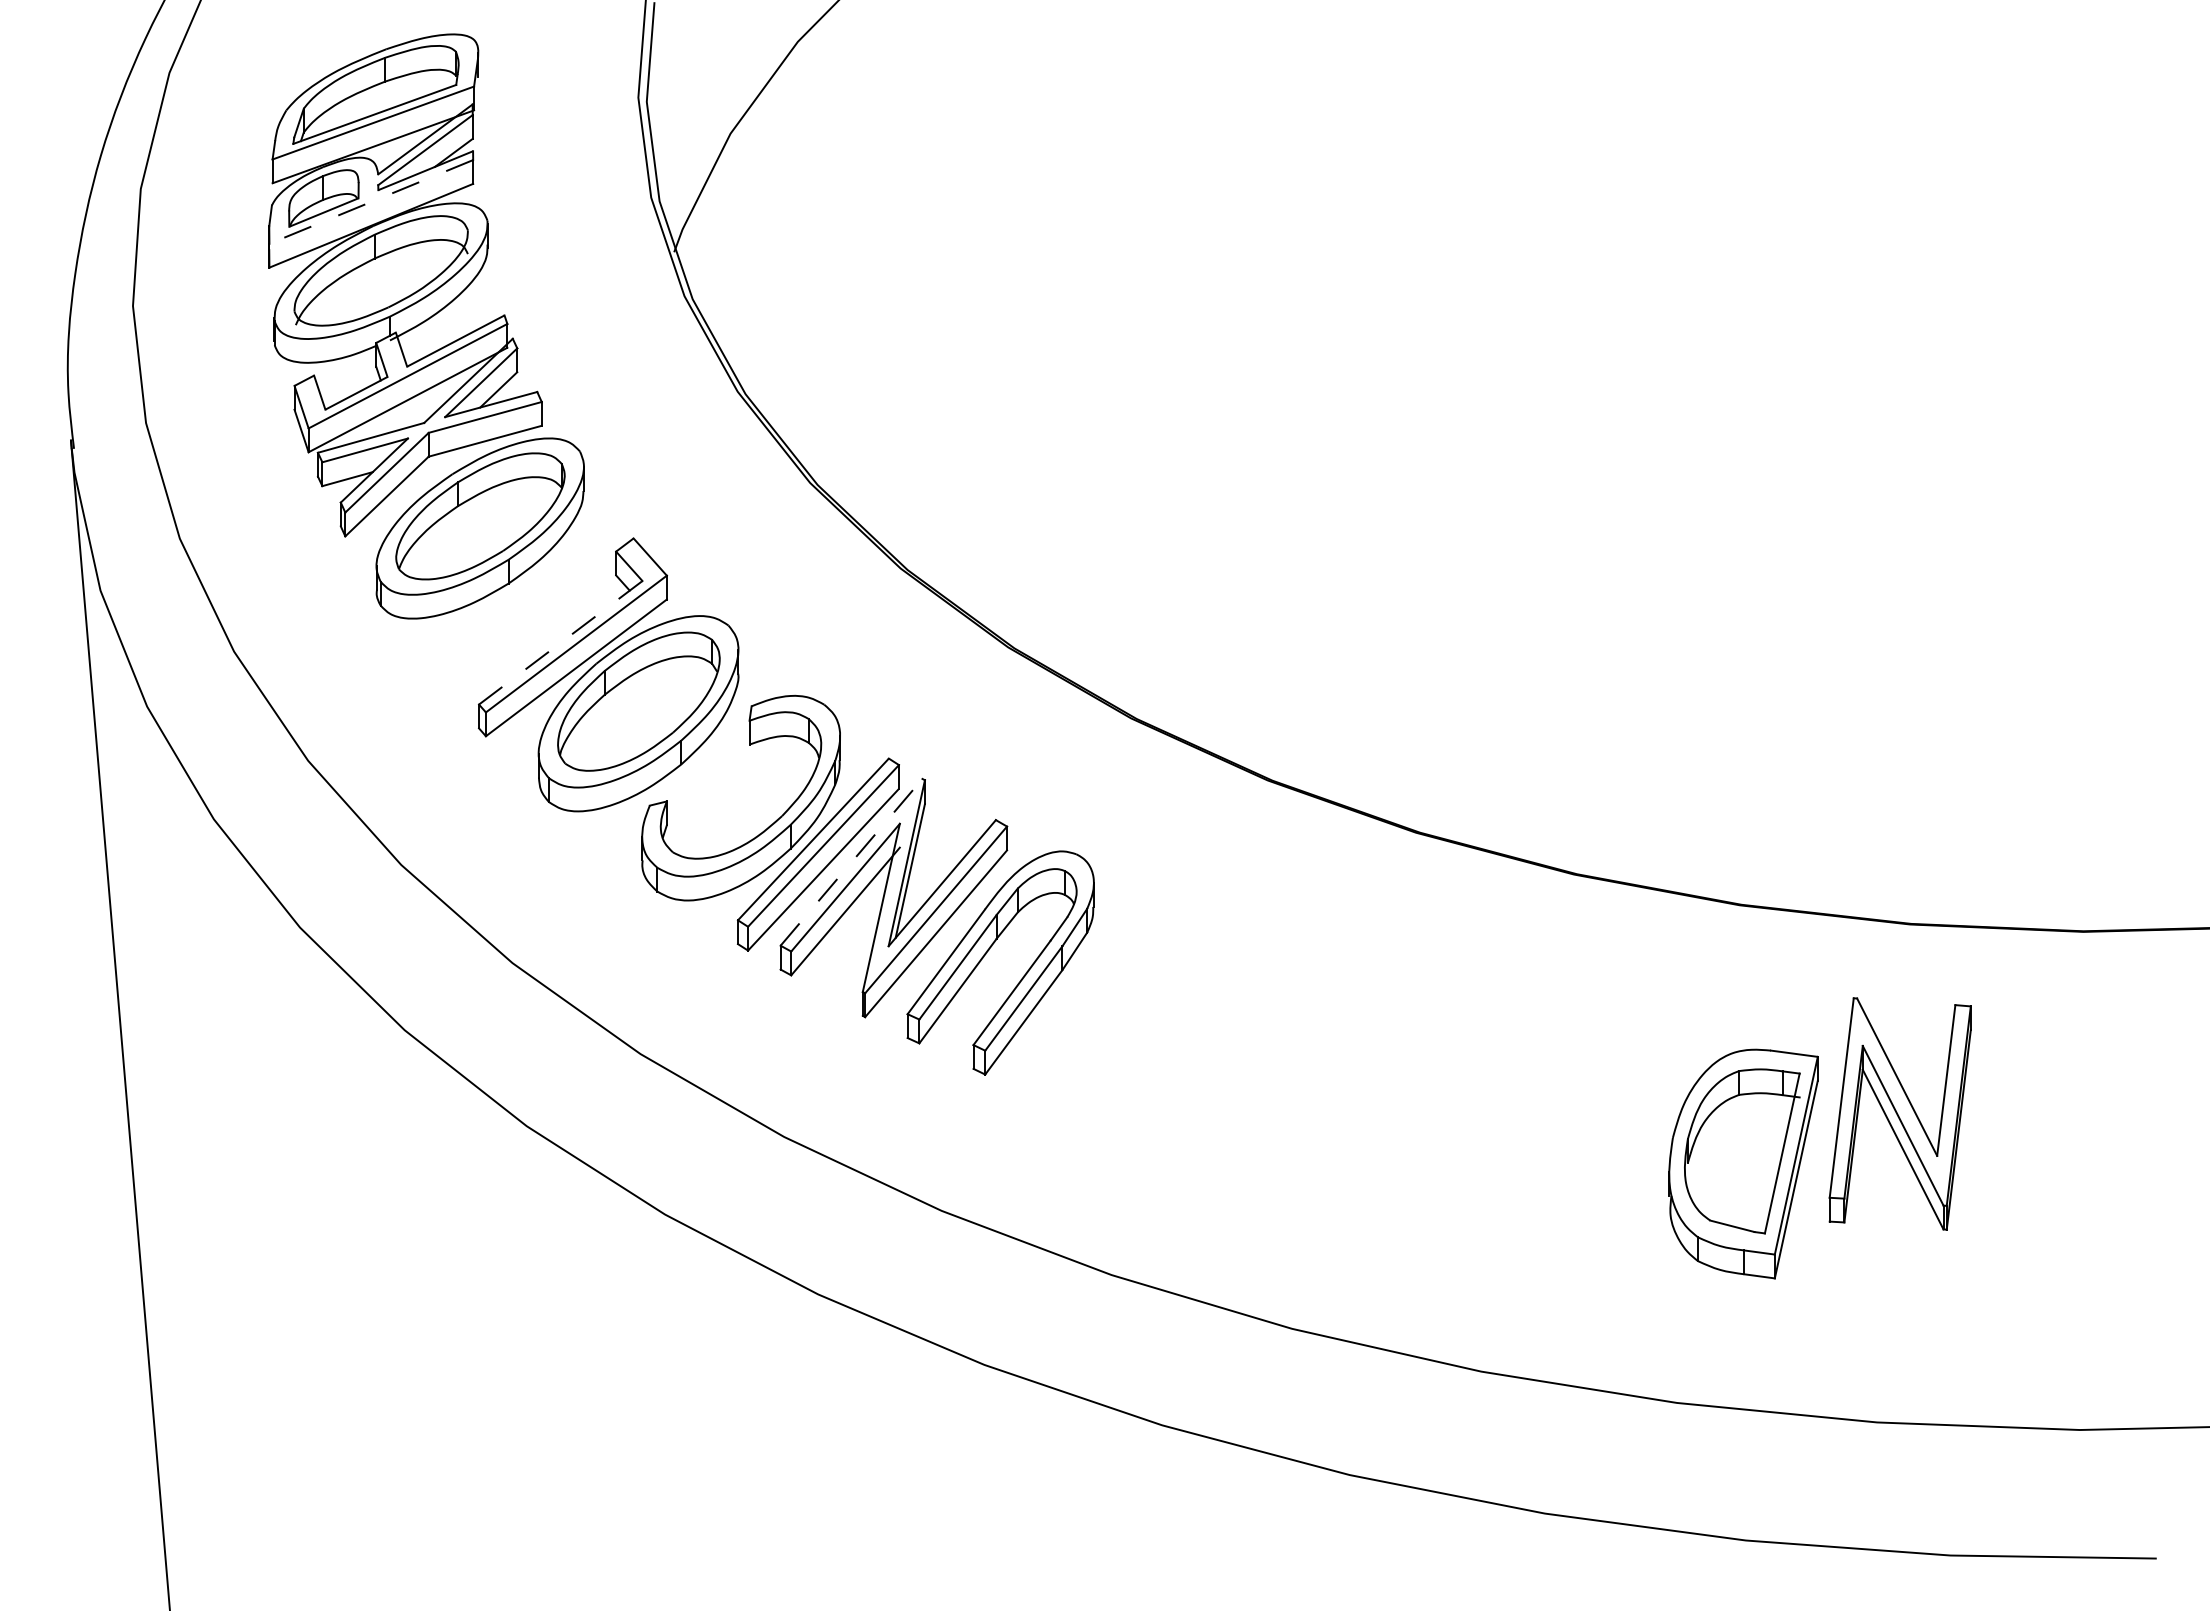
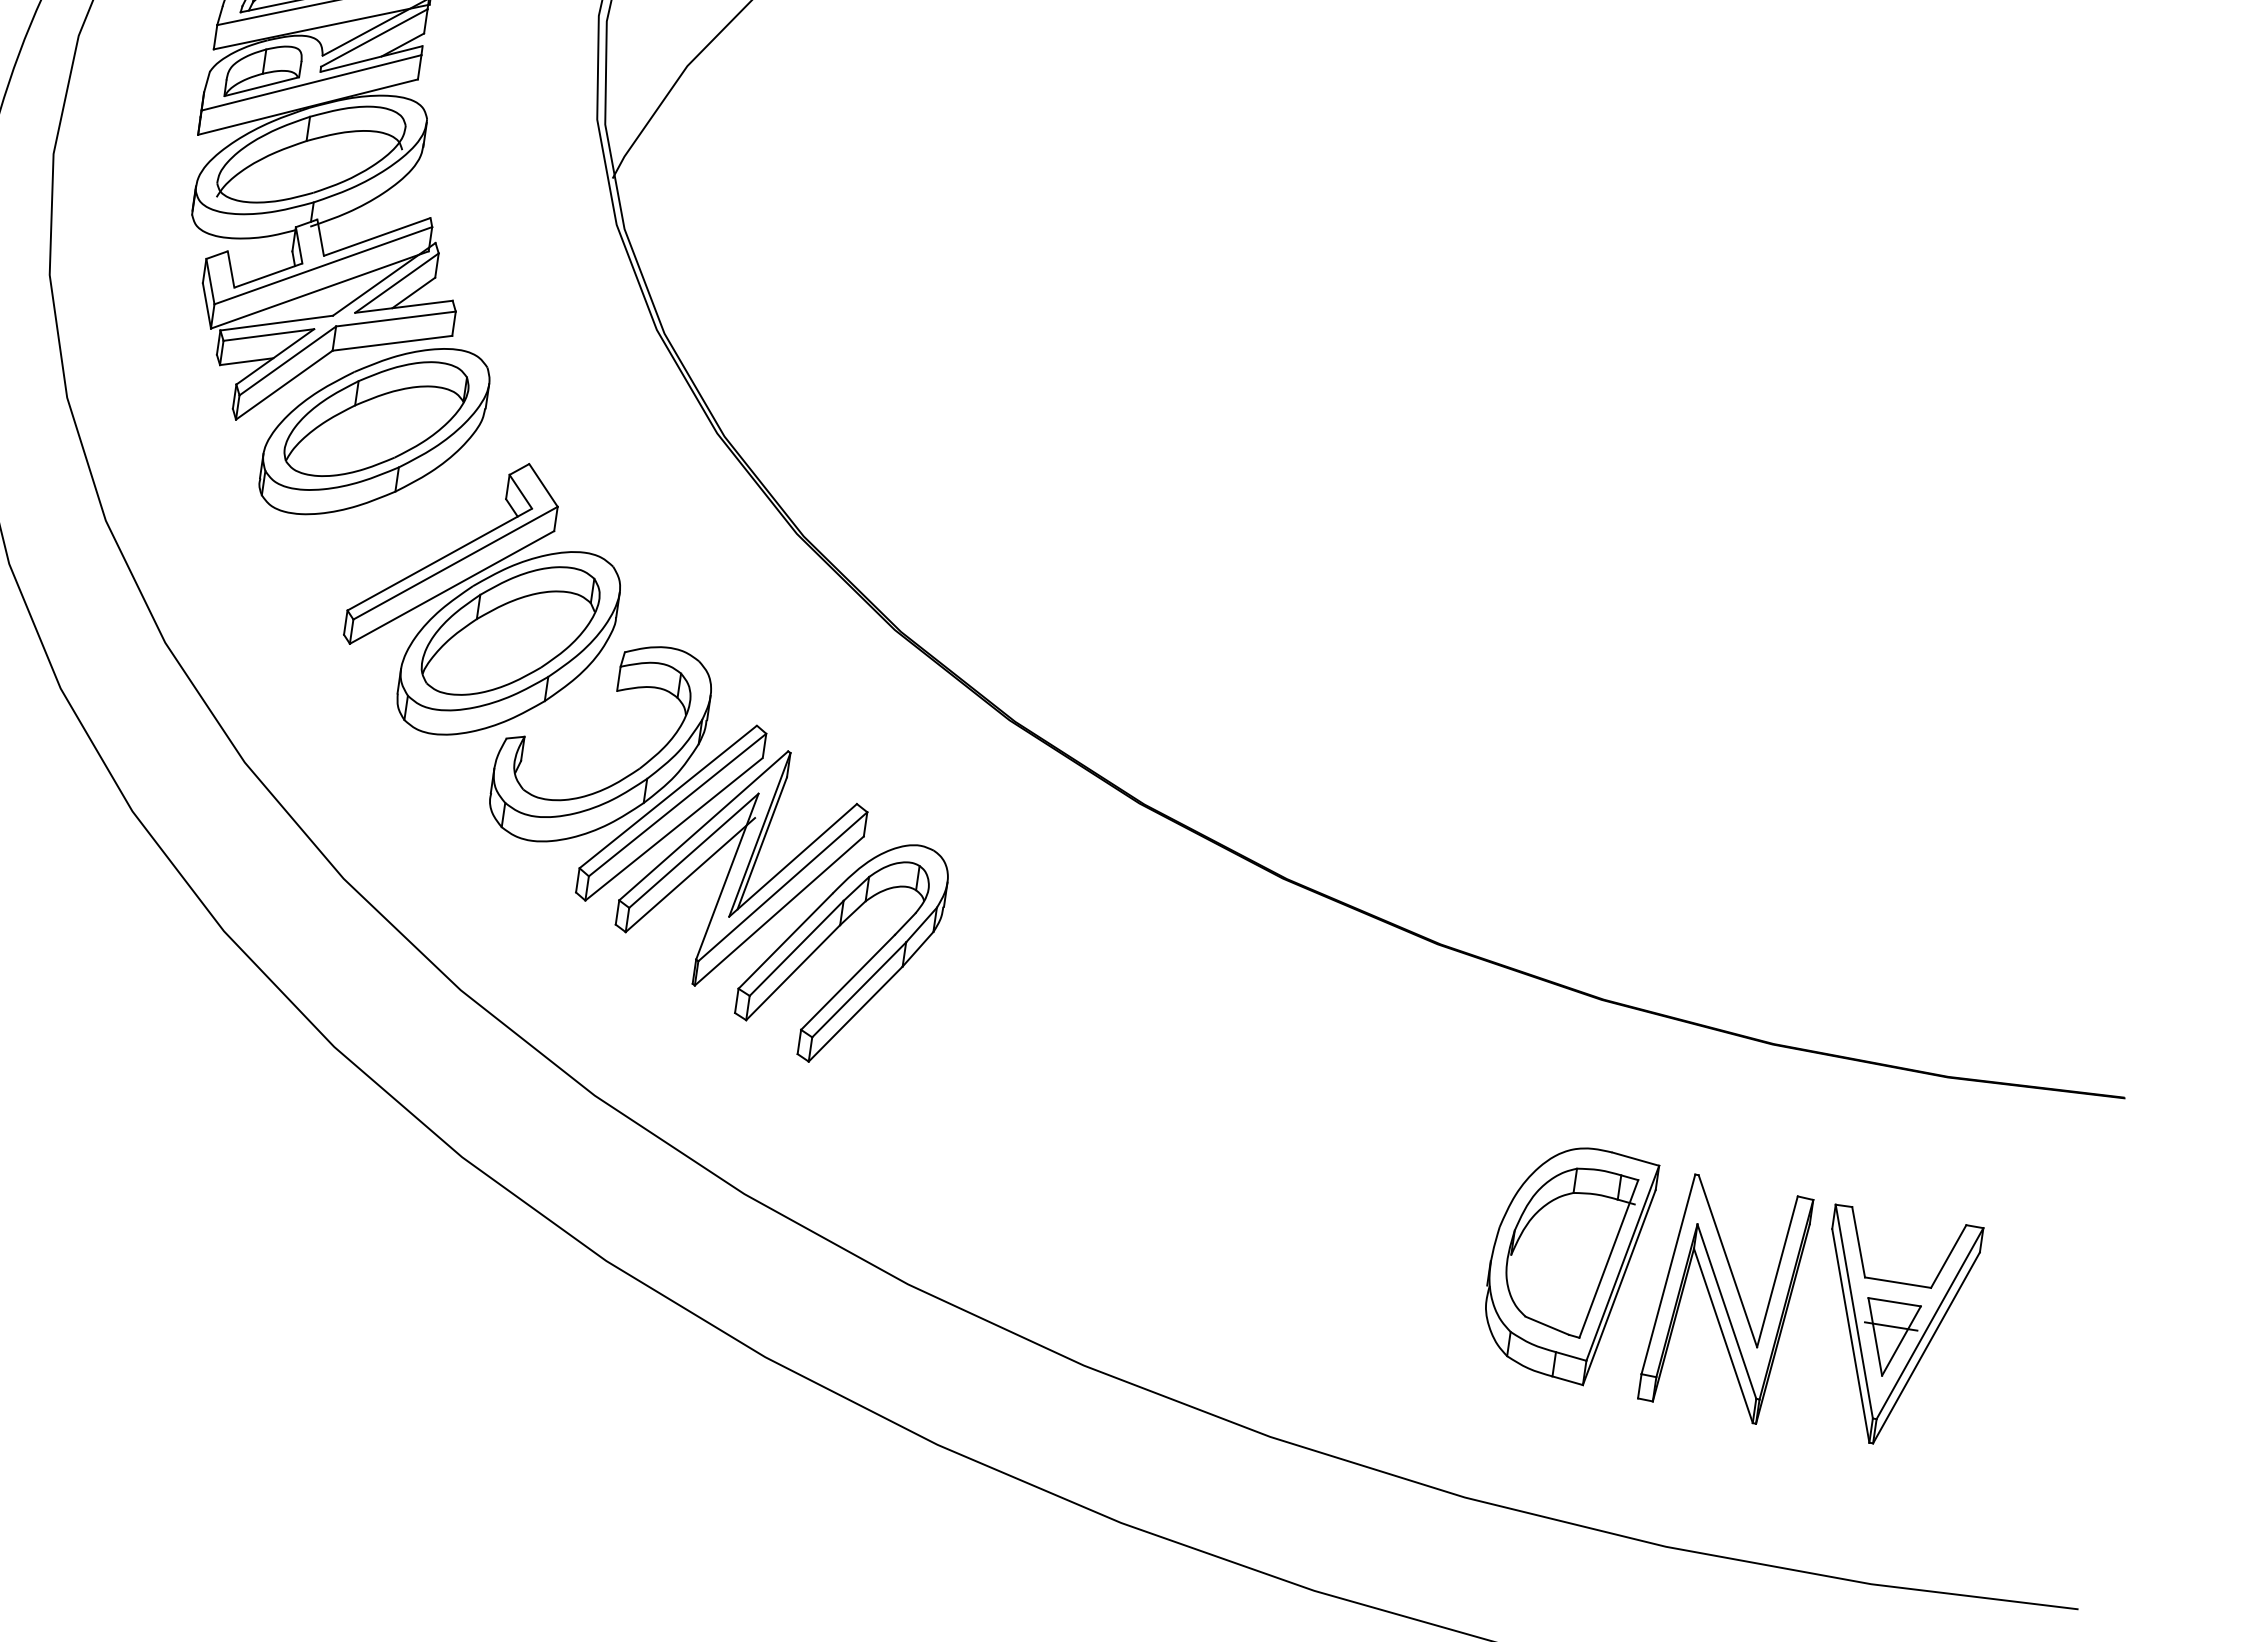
line: (370, 202) -> (310, 83), dashed -> solid
line: (561, 642) -> (440, 559), dashed -> solid
line: (851, 861) -> (703, 825), dashed -> solid
part: (1899, 1113) -> (1724, 1298), moved
part: (2065, 1181) -> (1893, 1329), added

